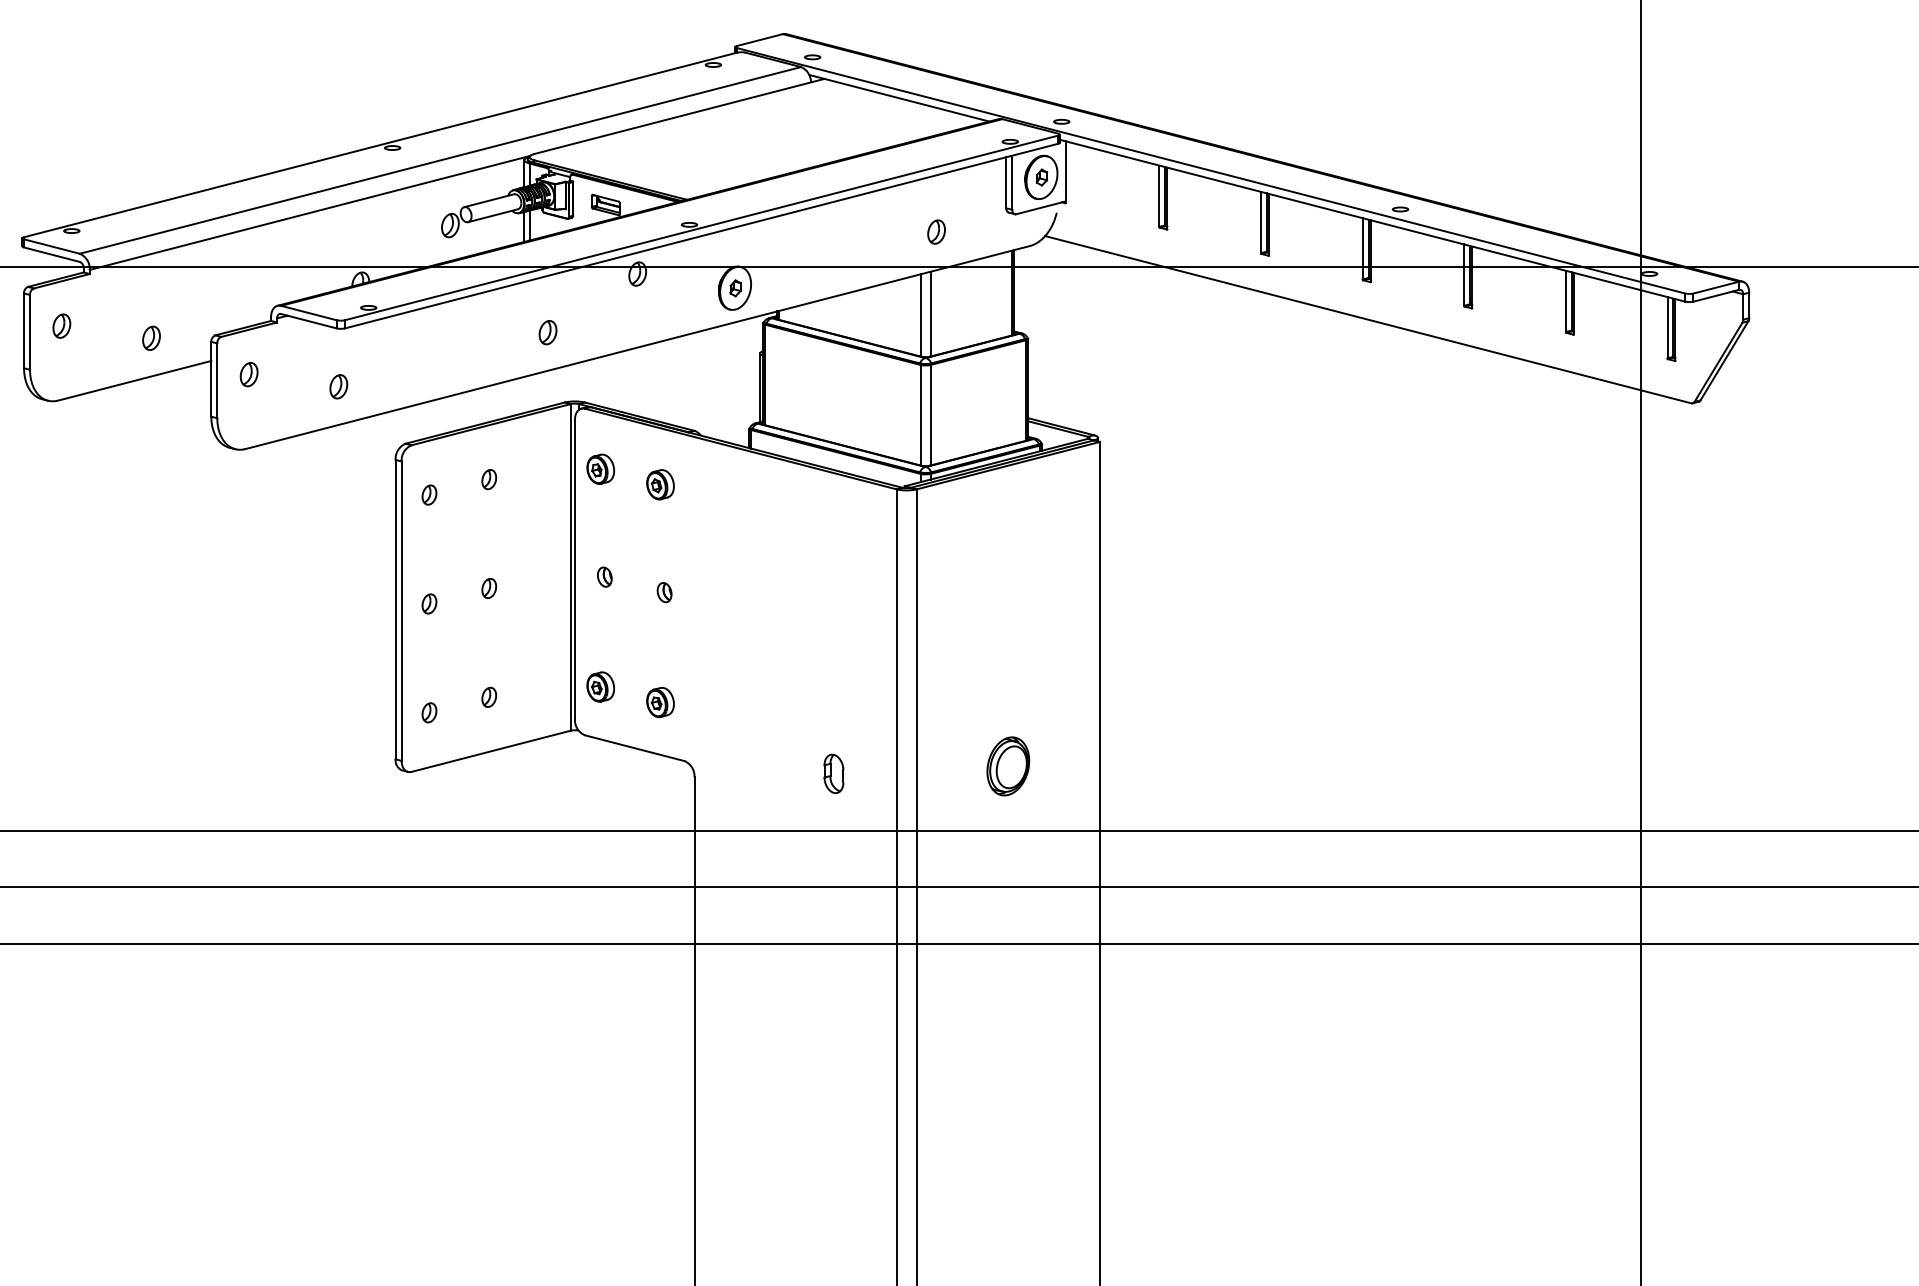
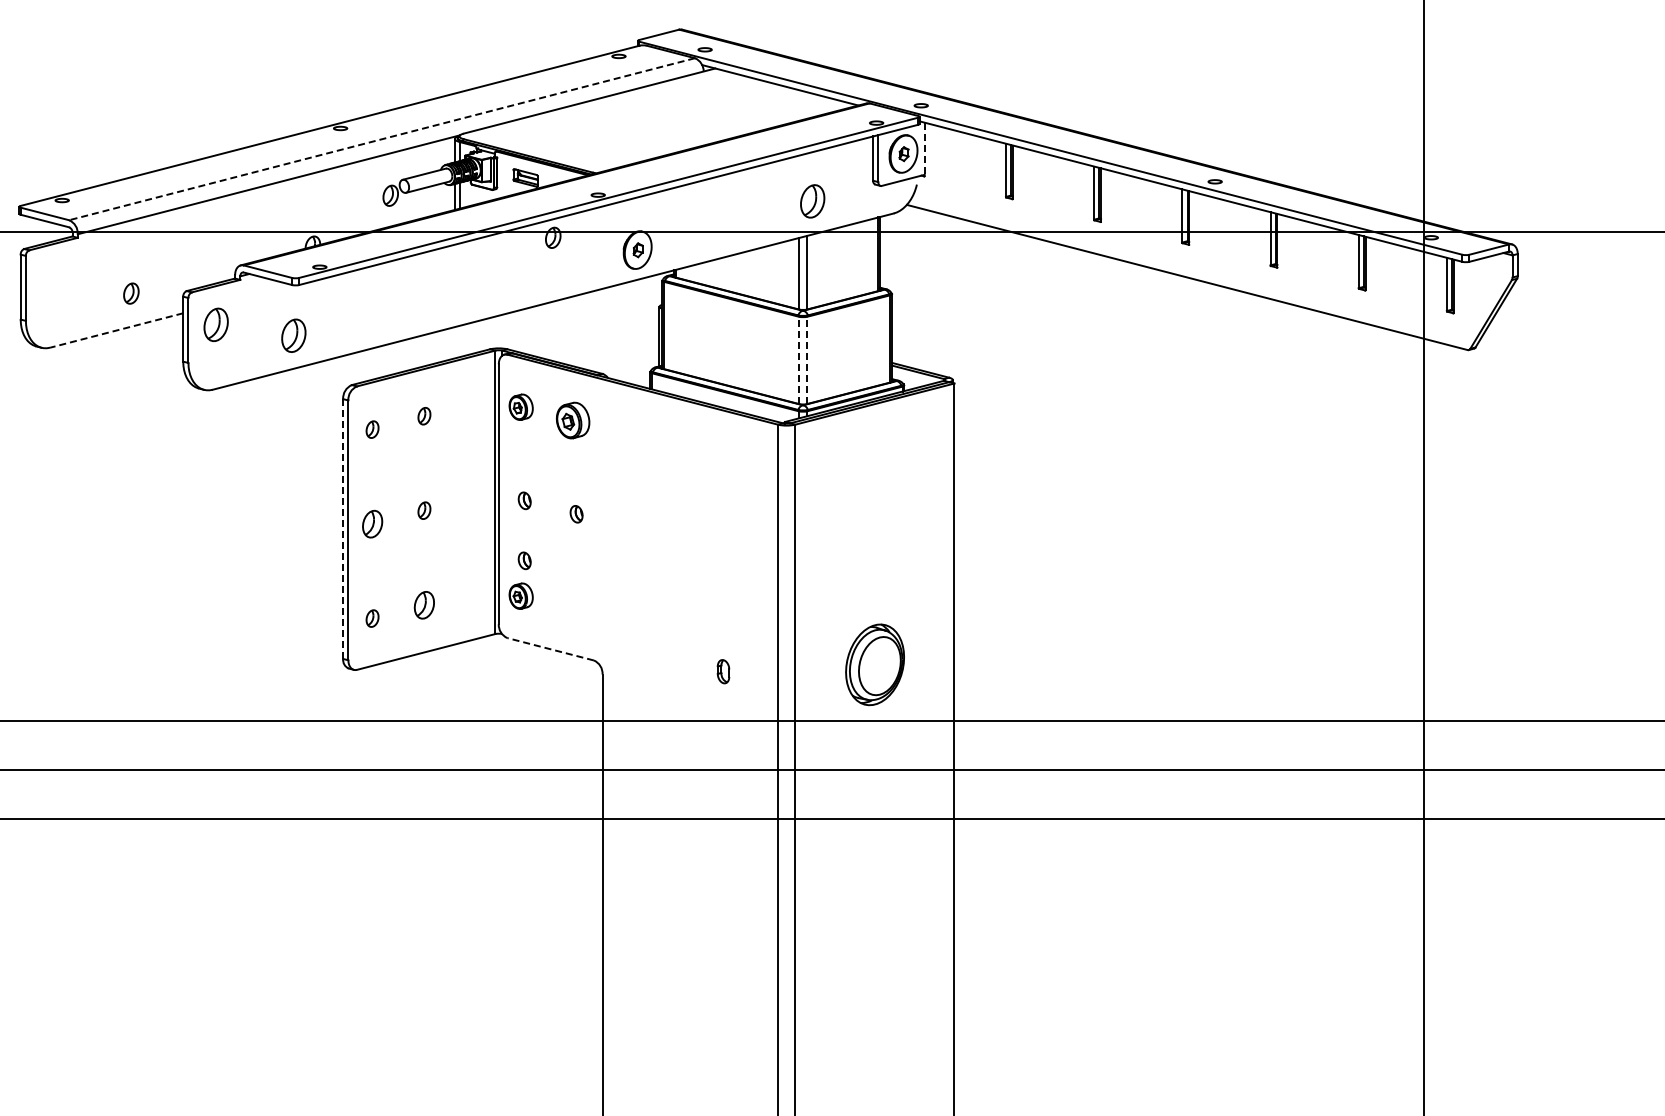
line: (439, 160) -> (381, 139), solid -> dashed
line: (1065, 172) -> (924, 149), solid -> dashed
part: (936, 232) -> (812, 201), size x1.6
part: (61, 326) -> (53, 283), removed
part: (548, 332) -> (475, 288), removed
part: (248, 375) -> (215, 325), size x1.6
line: (134, 380) -> (116, 330), solid -> dashed
part: (338, 386) -> (293, 335), size x1.6
line: (920, 415) -> (798, 360), solid -> dashed
line: (930, 415) -> (807, 360), solid -> dashed
part: (659, 484) -> (572, 420), size x1.4
part: (429, 603) -> (372, 523), size x1.6
line: (395, 610) -> (343, 529), solid -> dashed
part: (604, 645) -> (524, 560), added
part: (489, 696) -> (424, 604), size x1.6
part: (659, 702) -> (572, 609), removed
line: (634, 748) -> (550, 649), solid -> dashed
part: (1007, 766) -> (874, 665), size x1.6
part: (833, 773) -> (723, 671), size x0.7

